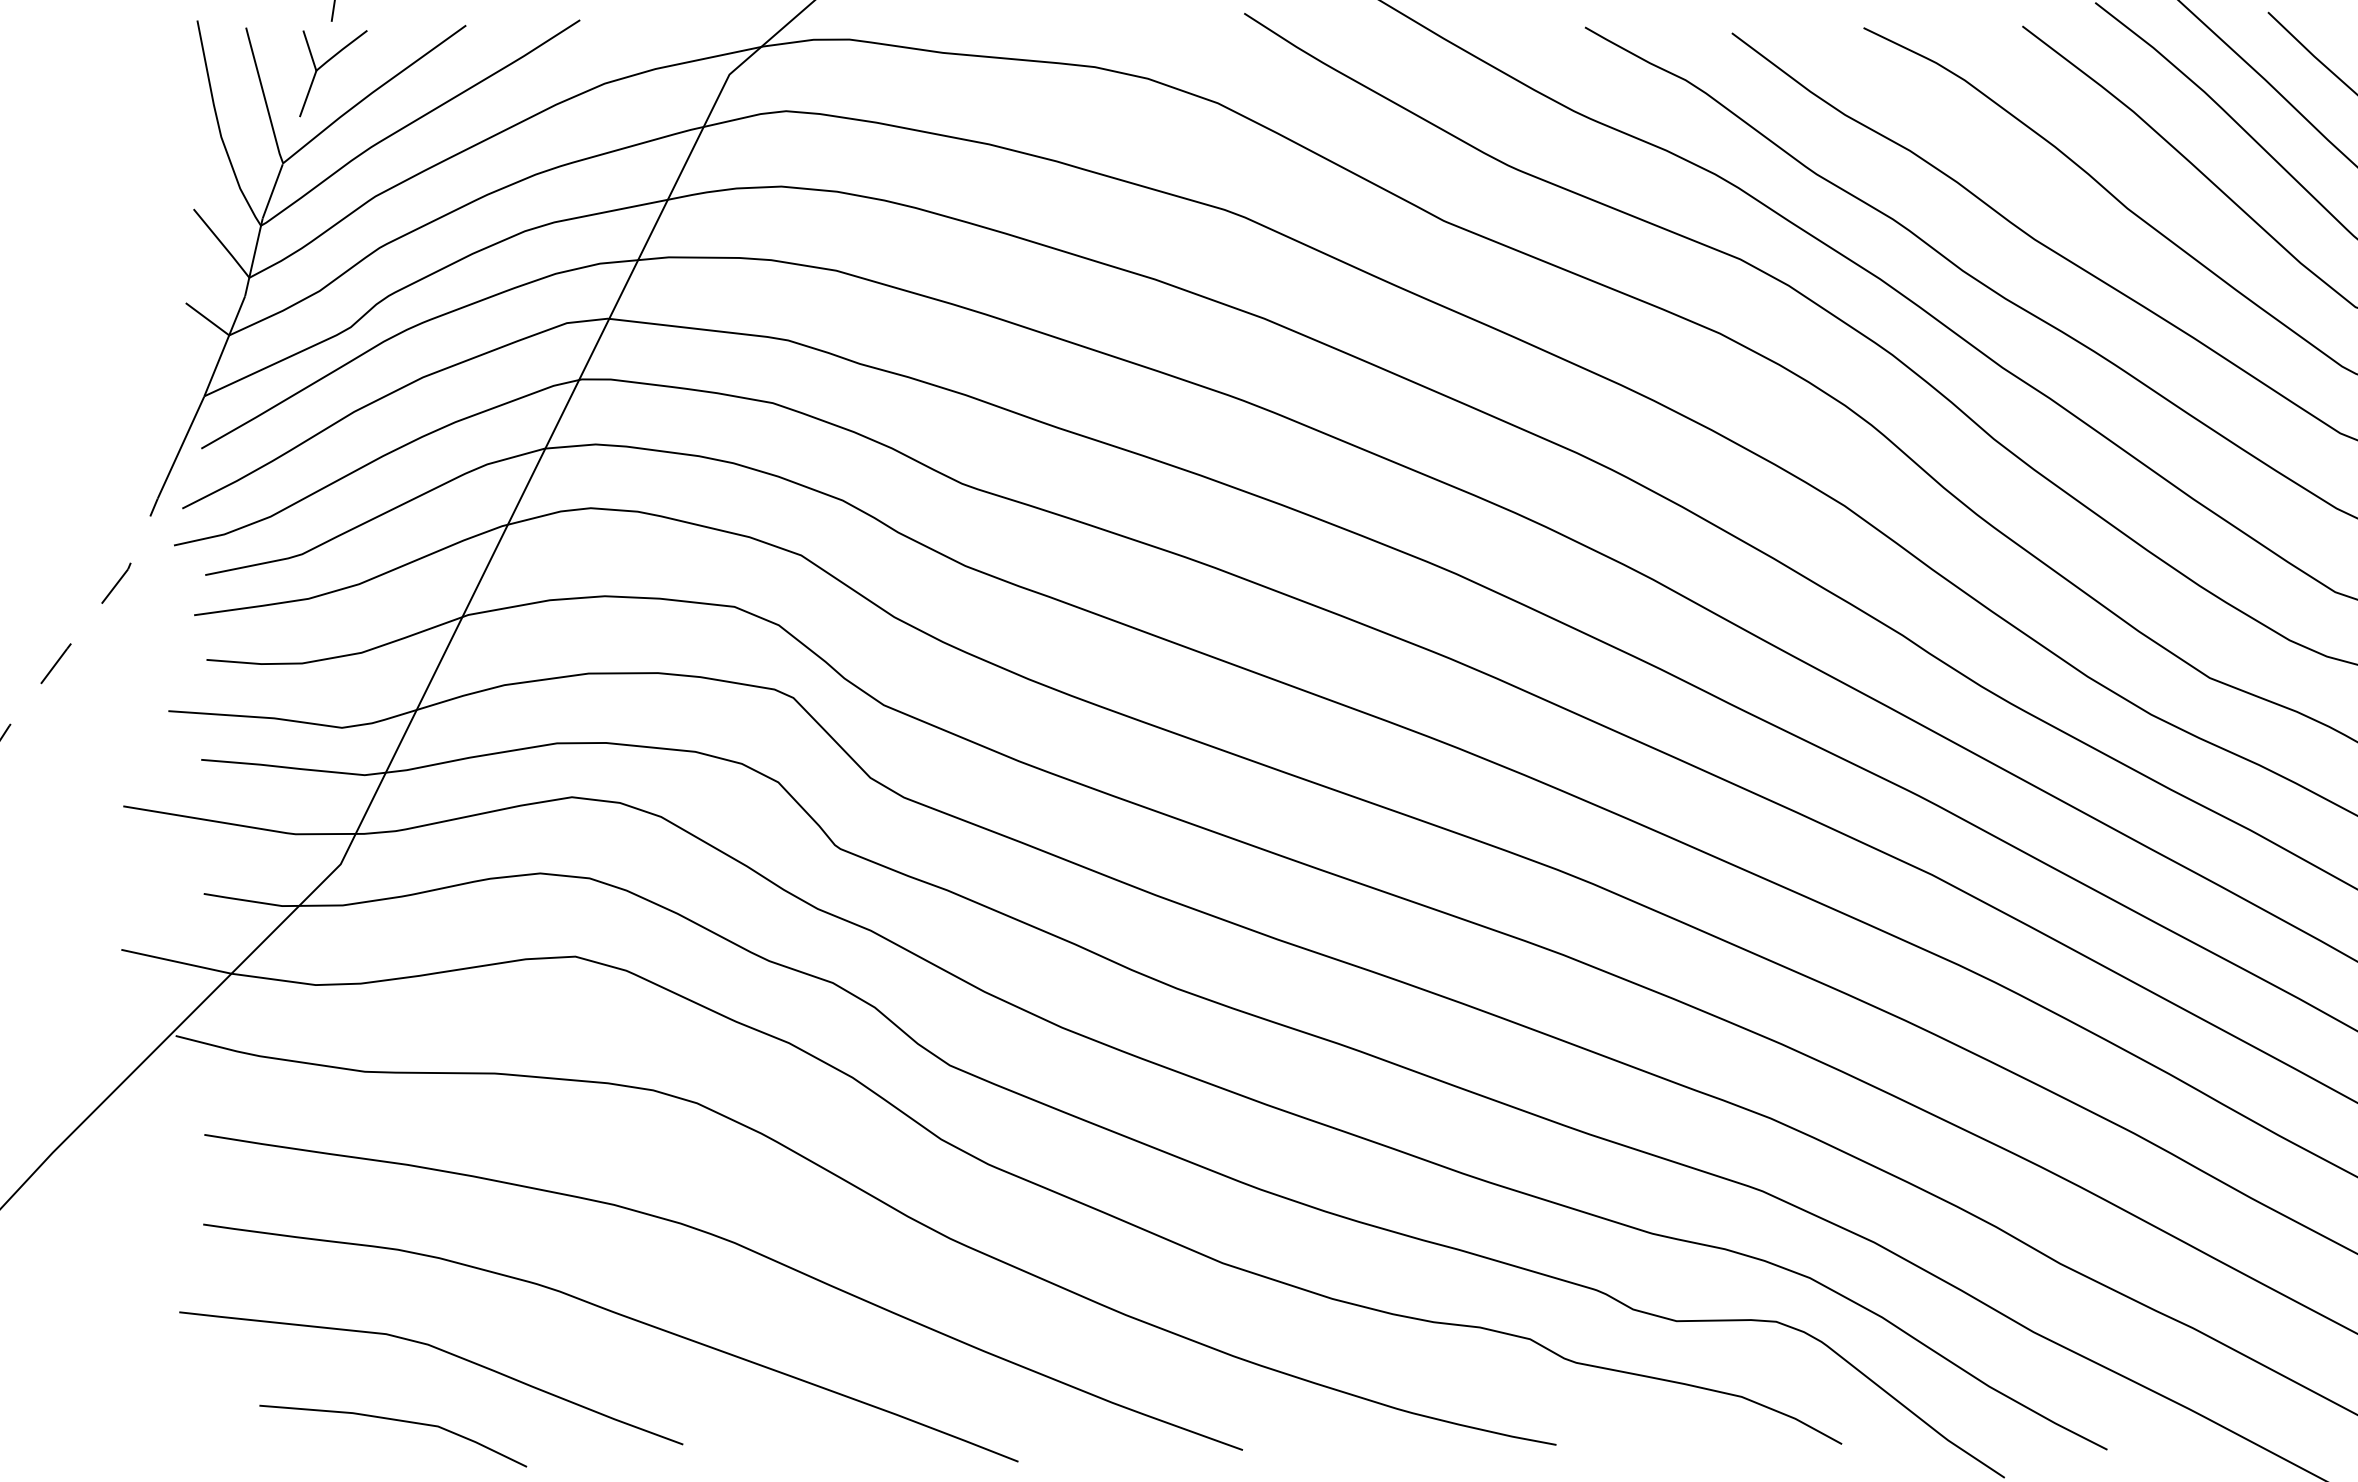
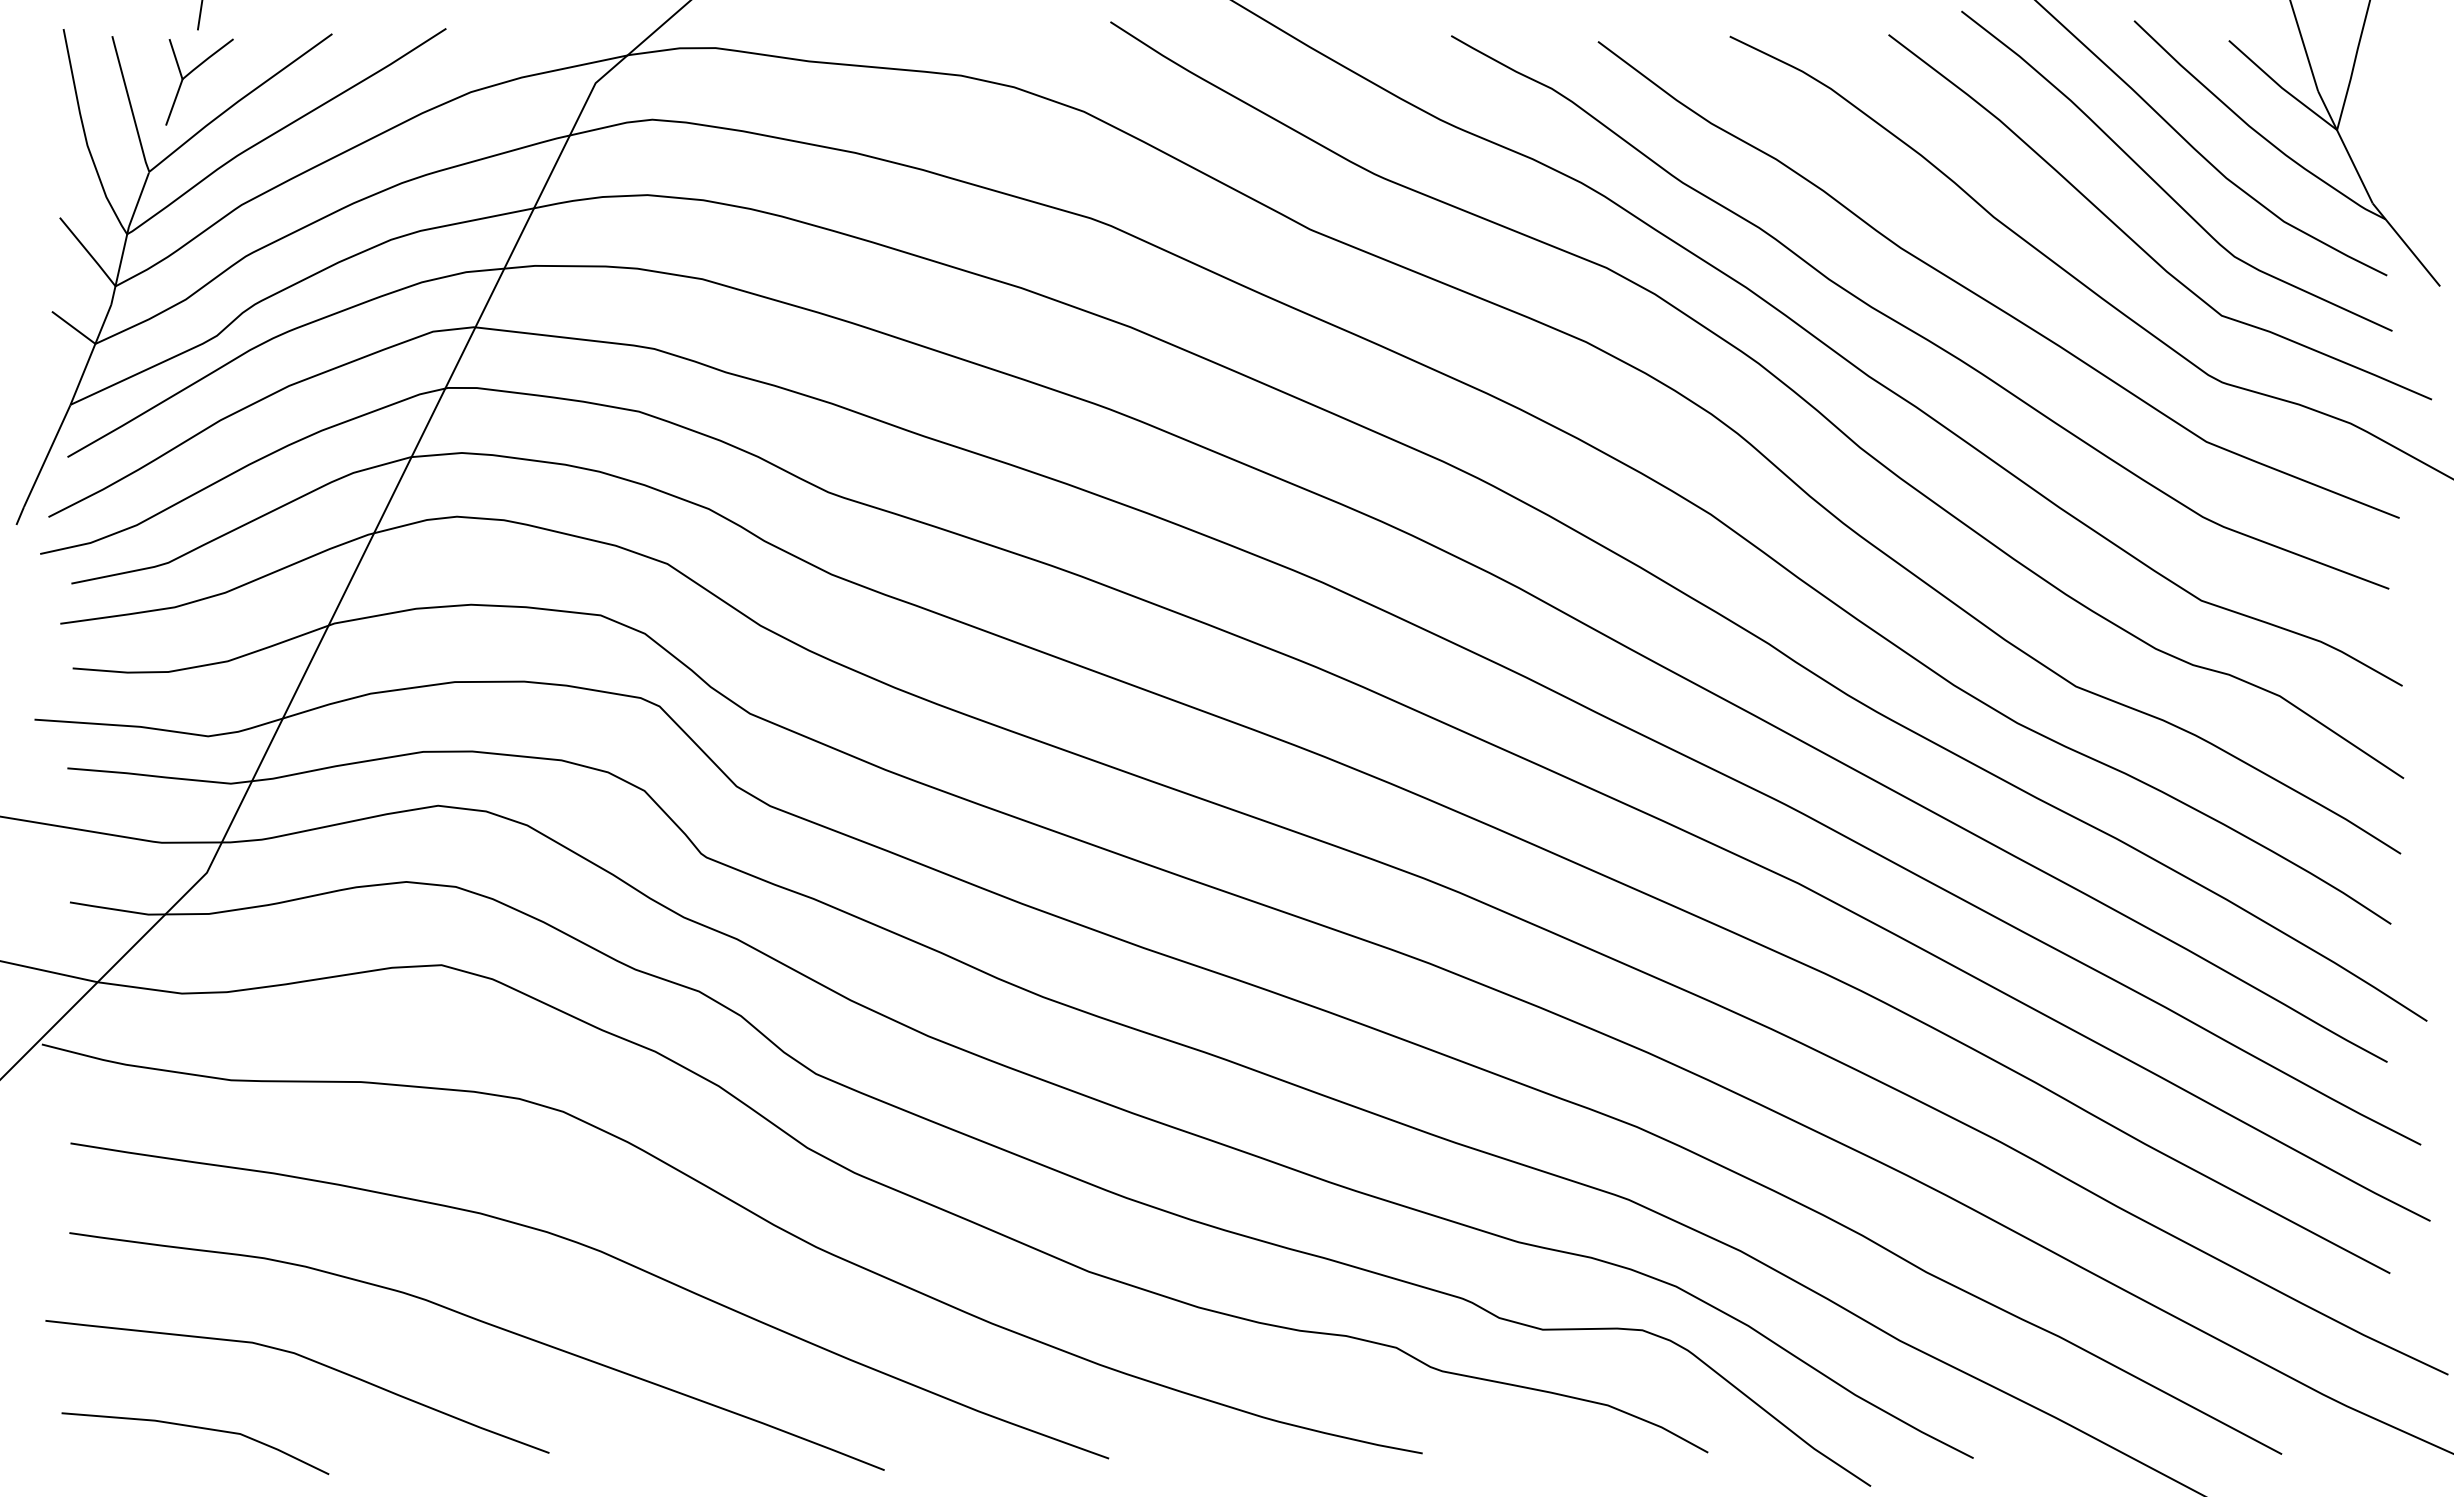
line: (394, 1420) -> (196, 1428), moved

